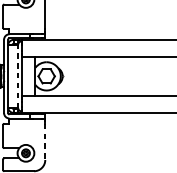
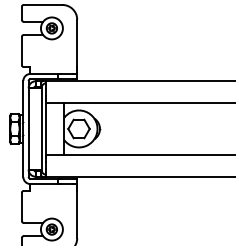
line: (17, 76) -> (41, 128), dashed -> solid
line: (45, 141) -> (77, 214), dashed -> solid

